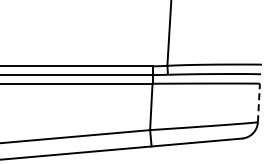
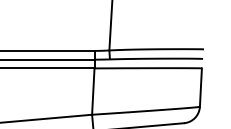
line: (258, 102) -> (200, 87), dashed -> solid

